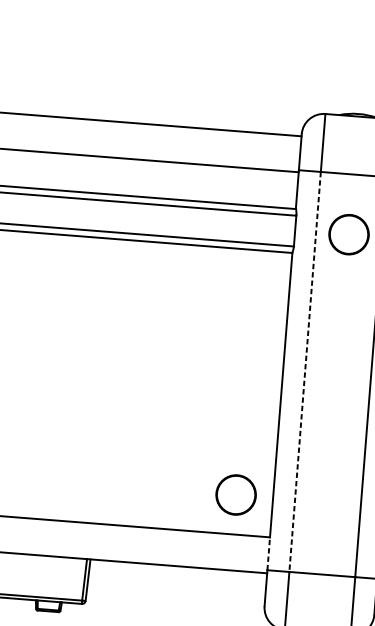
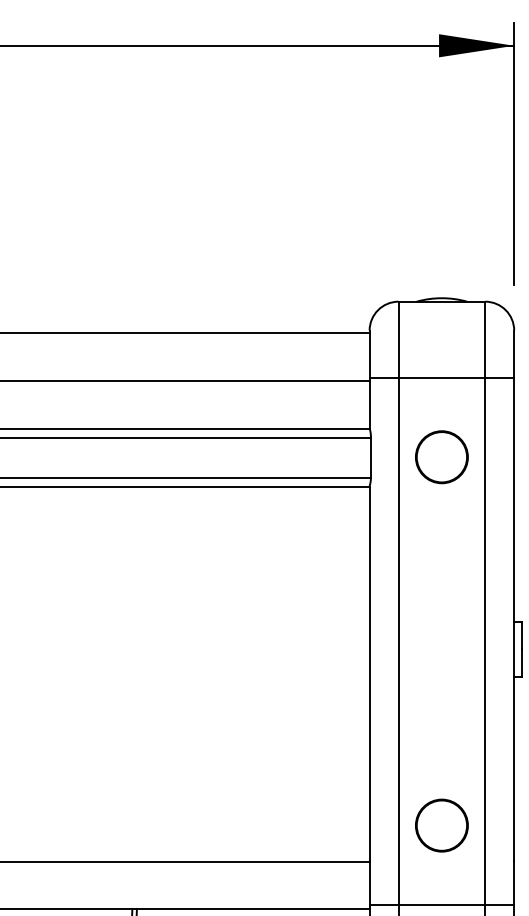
line: (305, 371) -> (398, 641), dashed -> solid
circle: (235, 494) -> (441, 825), moved
line: (268, 554) -> (369, 883), dashed -> solid

